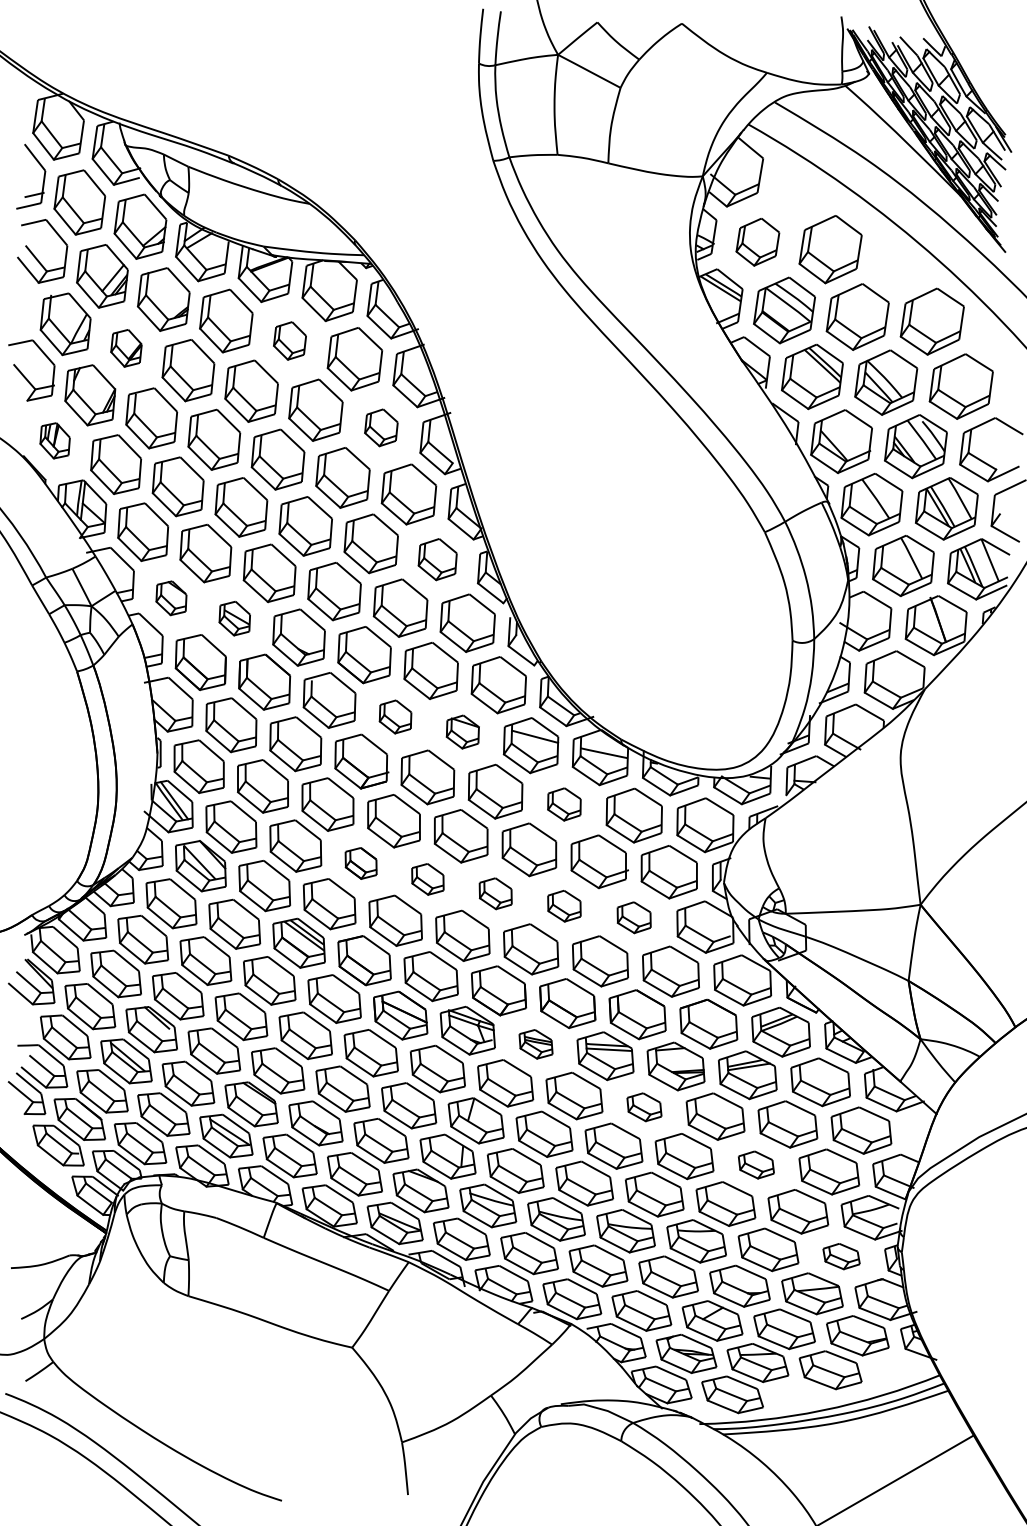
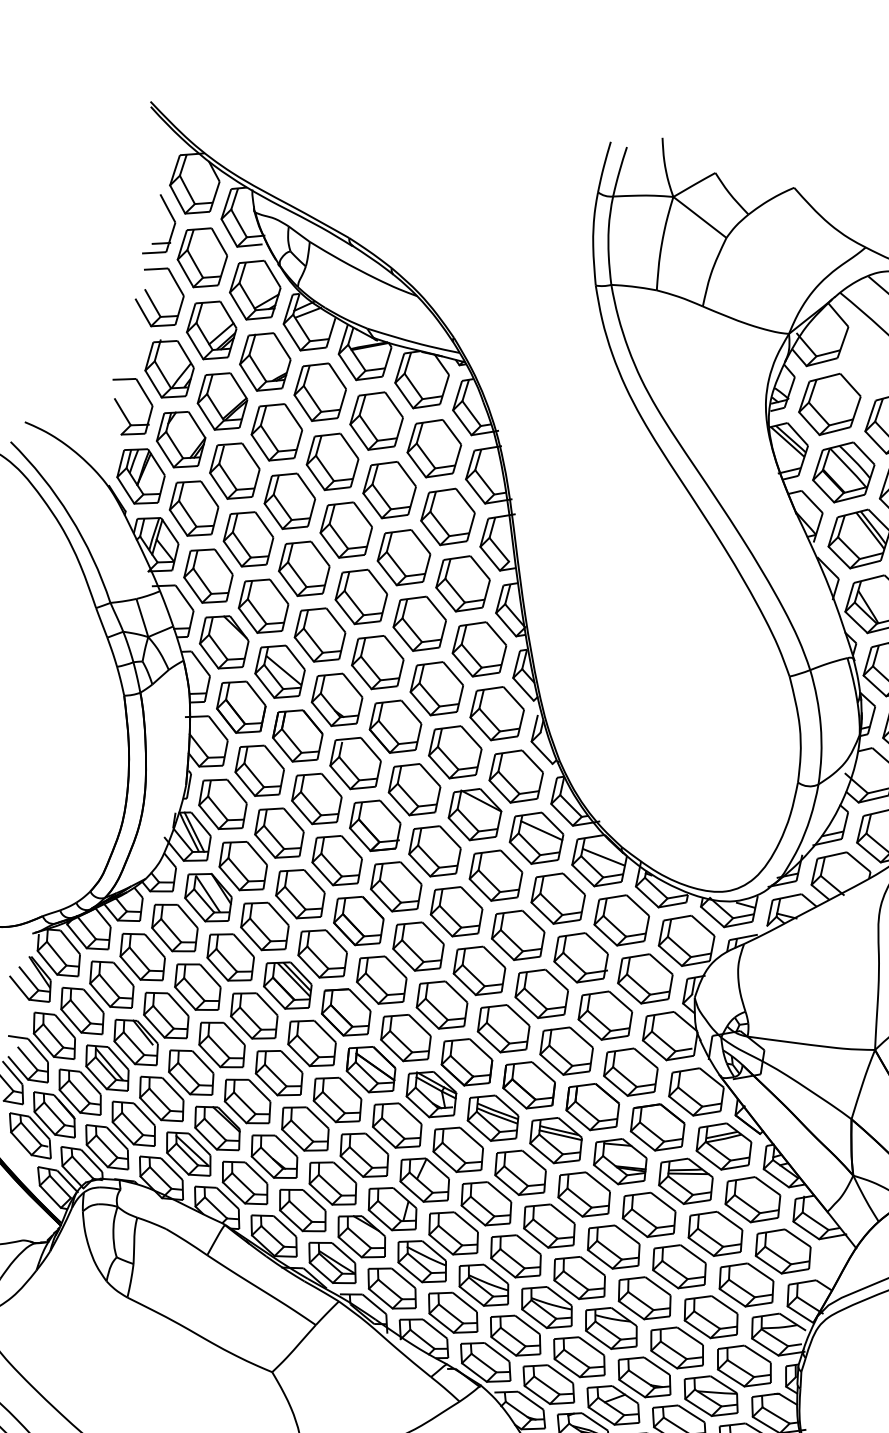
part: (757, 241) -> (829, 403), size x1.43
part: (289, 340) -> (376, 420), size x1.67
part: (126, 348) -> (222, 401), size x1.67
part: (381, 427) -> (448, 516), size x1.67
part: (54, 440) -> (140, 476), size x1.67
part: (437, 559) -> (479, 649), size x1.43
part: (171, 598) -> (224, 642), size x1.67
part: (234, 618) -> (279, 671), size x1.67
part: (395, 716) -> (414, 789), size x1.67
part: (462, 731) -> (474, 814), size x1.67
part: (564, 804) -> (558, 898), size x1.67
part: (360, 863) -> (358, 920), size x1.67
part: (427, 879) -> (418, 946), size x1.67
part: (495, 893) -> (479, 970), size x1.67
part: (564, 905) -> (542, 993), size x1.67
part: (633, 917) -> (604, 1015), size x1.67
part: (535, 1044) -> (492, 1118), size x1.67
part: (644, 1107) -> (584, 1194), size x1.67
part: (756, 1164) -> (679, 1266), size x1.67
part: (841, 1256) -> (744, 1365), size x1.67

